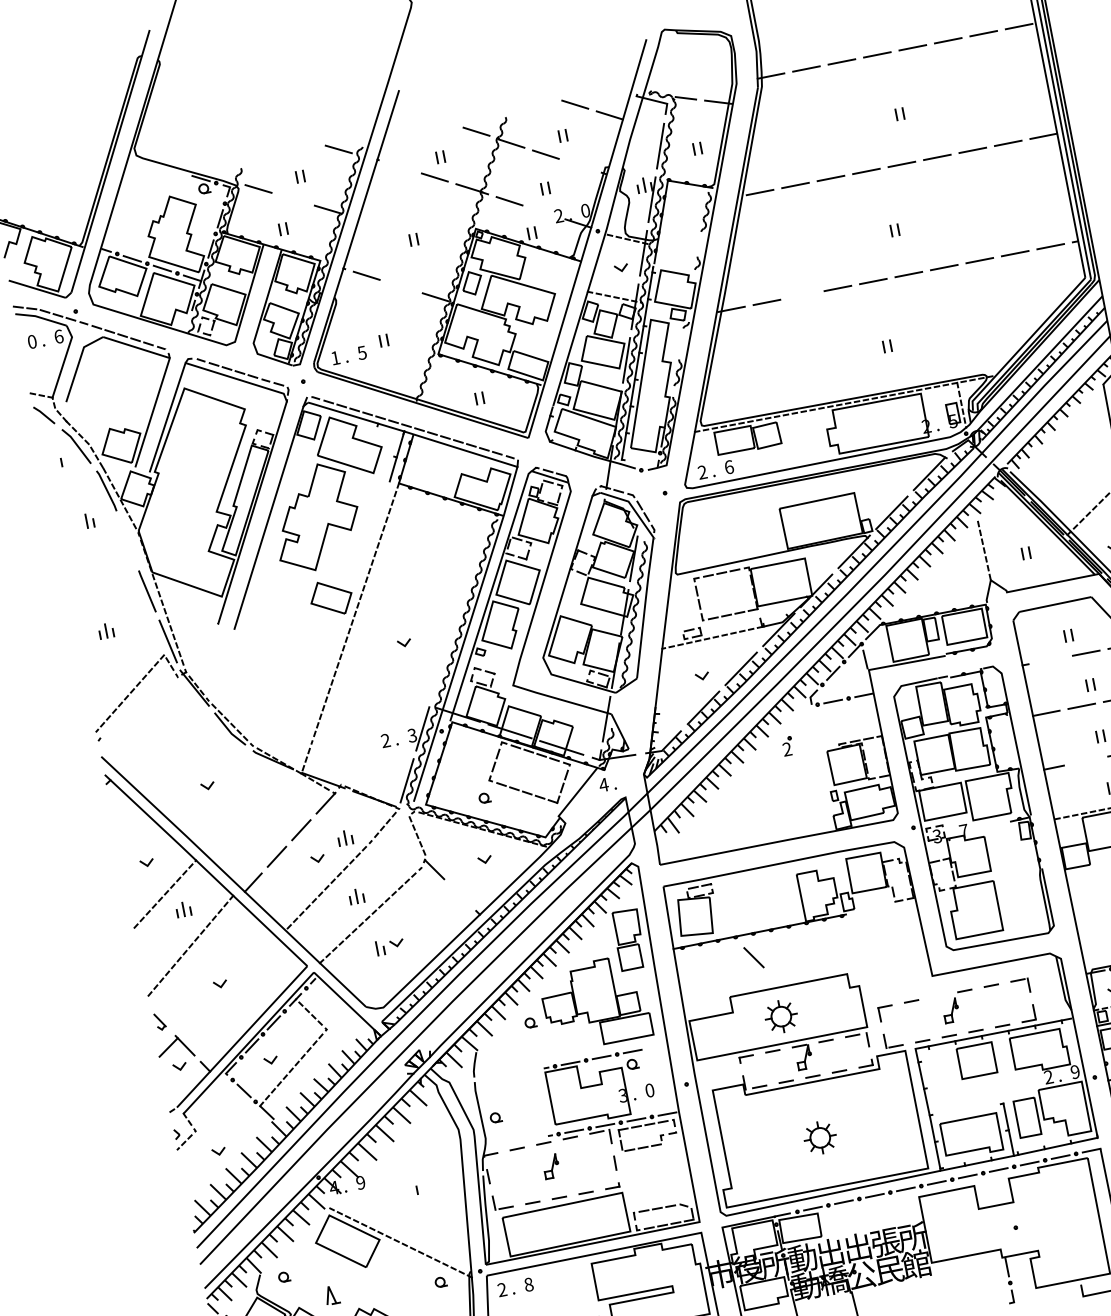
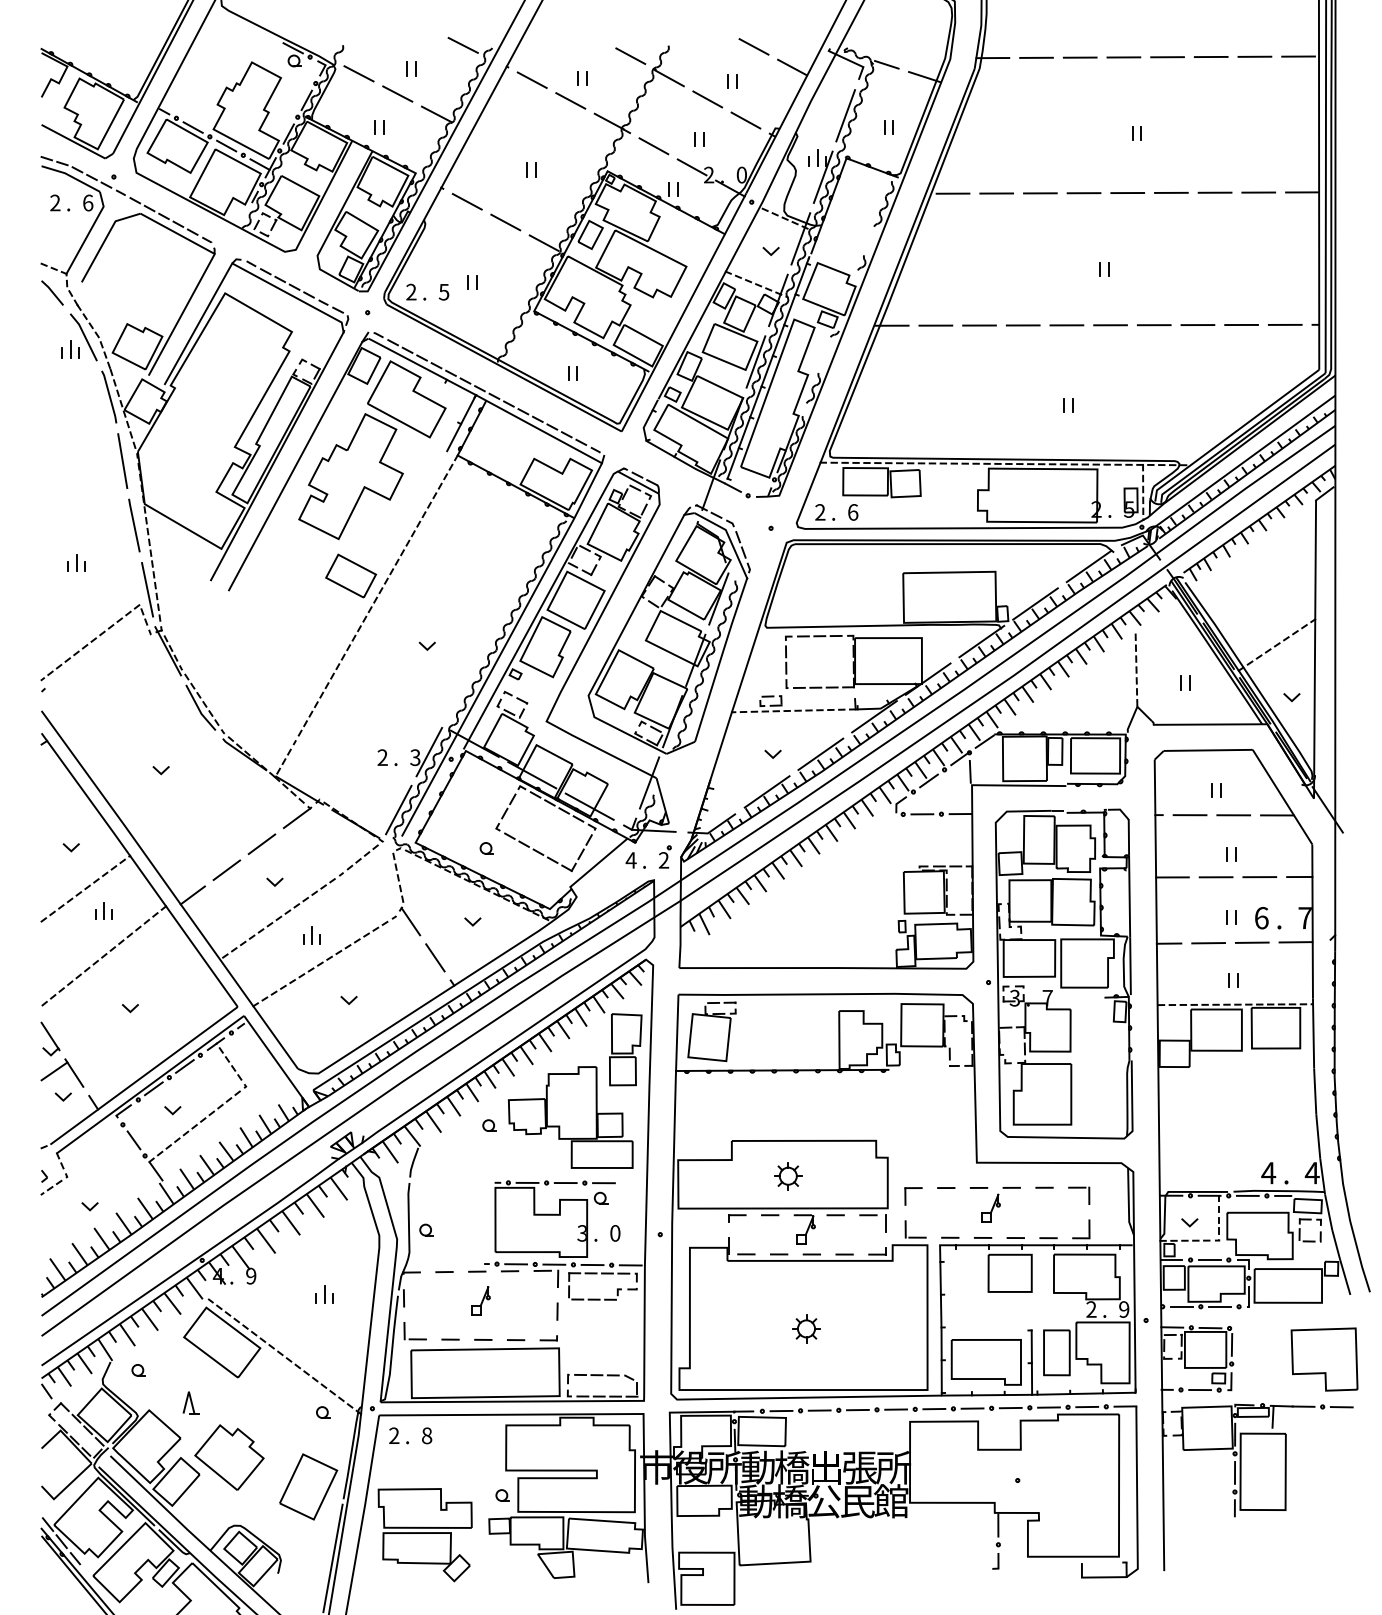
line: (579, 165) -> (745, 120), added
line: (399, 166) -> (531, 79), added
line: (292, 198) -> (397, 93), added
line: (543, 212) -> (691, 167), added
line: (401, 286) -> (505, 222), added
line: (802, 295) -> (979, 325), added
text: (32, 341) -> (55, 202), 0 -> 2
text: (335, 357) -> (411, 291), 1 -> 2
part: (89, 520) -> (74, 349), moved
line: (127, 541) -> (122, 461), added
line: (1050, 660) -> (1189, 815), added
part: (787, 745) -> (665, 856), moved
line: (1086, 761) -> (1208, 943), added
part: (344, 838) -> (311, 863), removed
part: (380, 948) -> (328, 1294), moved
line: (754, 957) -> (435, 957), moved
line: (938, 995) -> (979, 1187), added
part: (781, 1016) -> (788, 1176), size x0.71
part: (160, 1021) -> (50, 1038), size x1.67
part: (820, 1137) -> (806, 1328), size x0.71
text: (830, 1252) -> (792, 1467), 出 -> 橋

